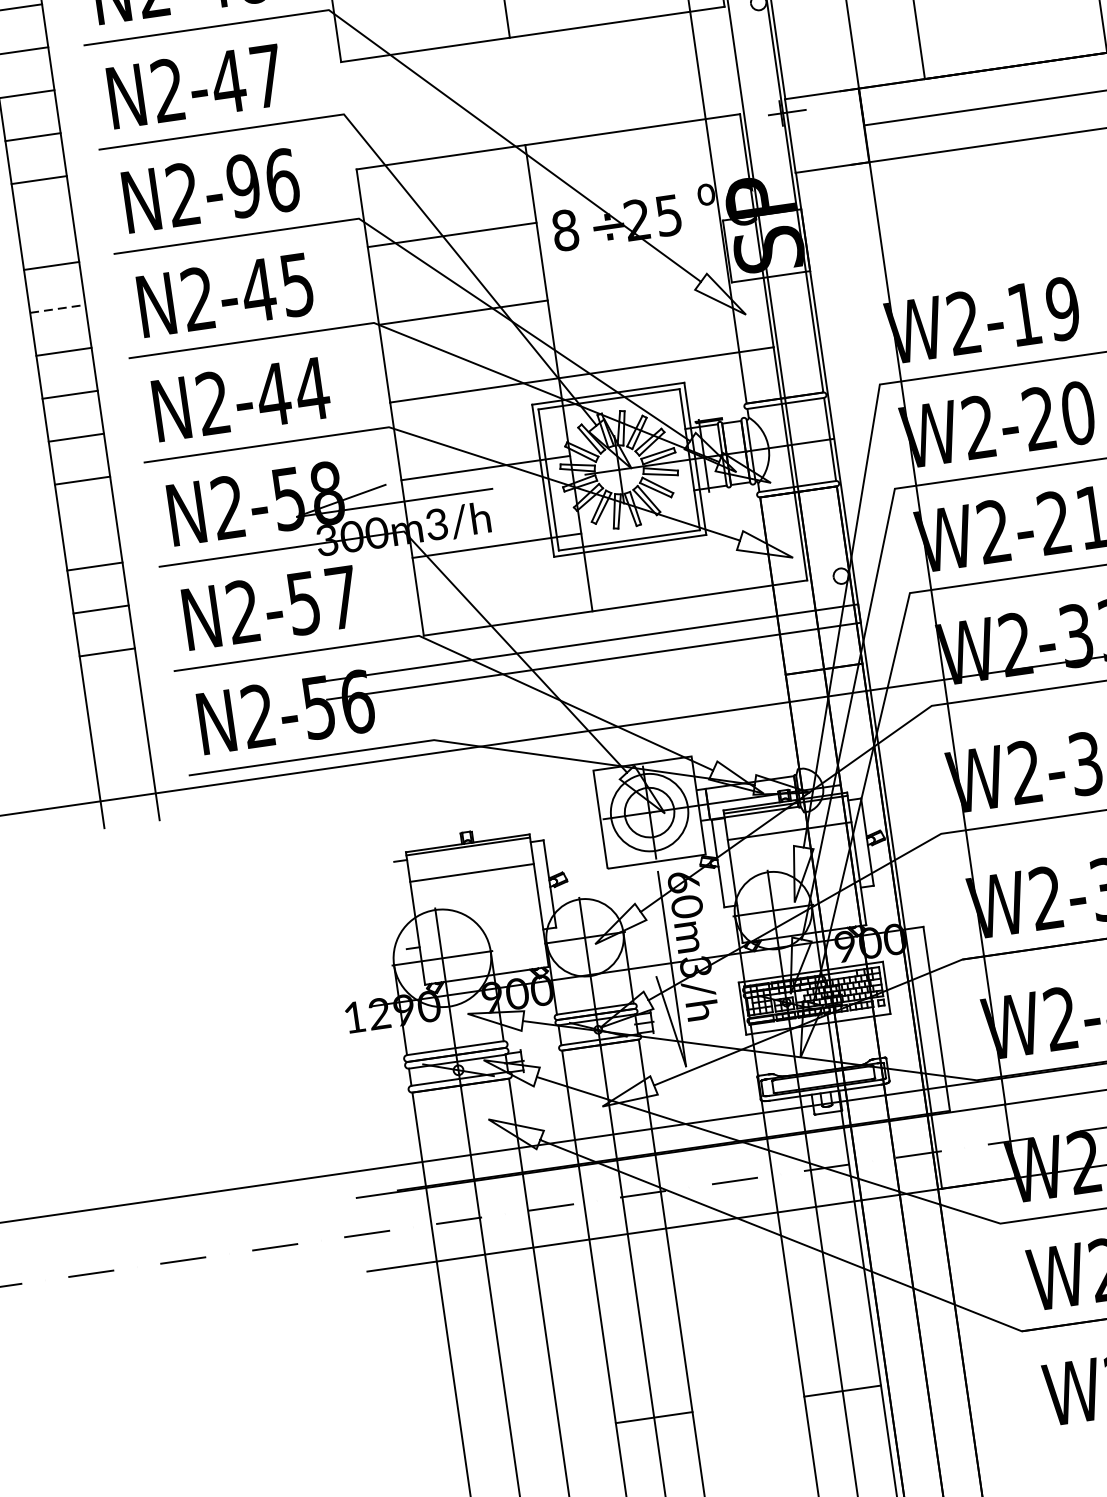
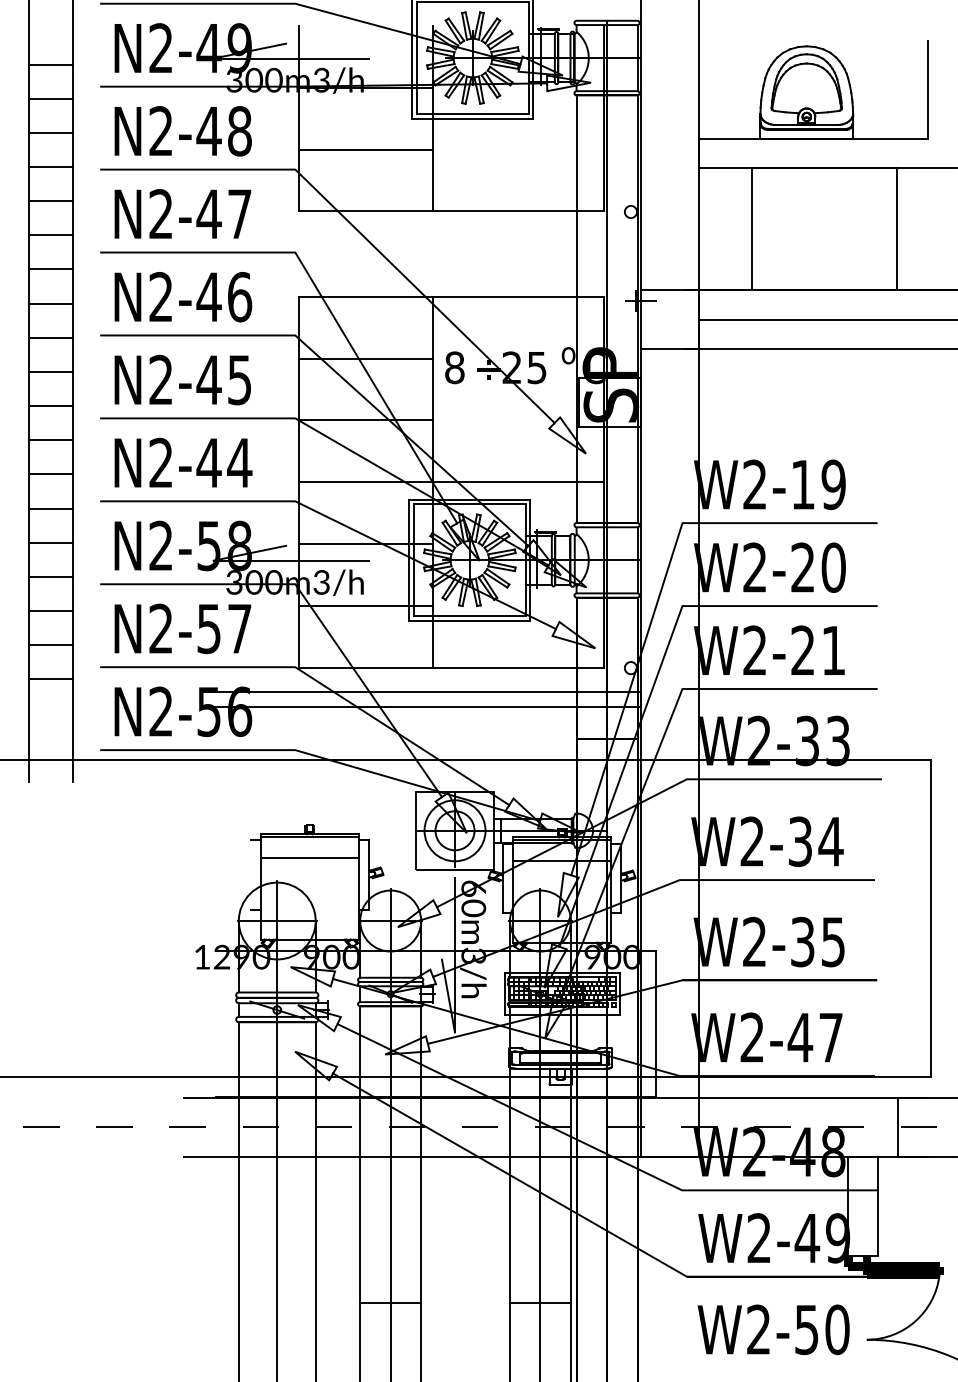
text: (242, 185) -> (208, 296), N2-96 -> N2-46
line: (45, 222) -> (50, 303), added
line: (57, 308) -> (50, 371), dashed -> solid
line: (88, 523) -> (50, 542), added
line: (113, 695) -> (50, 679), added

